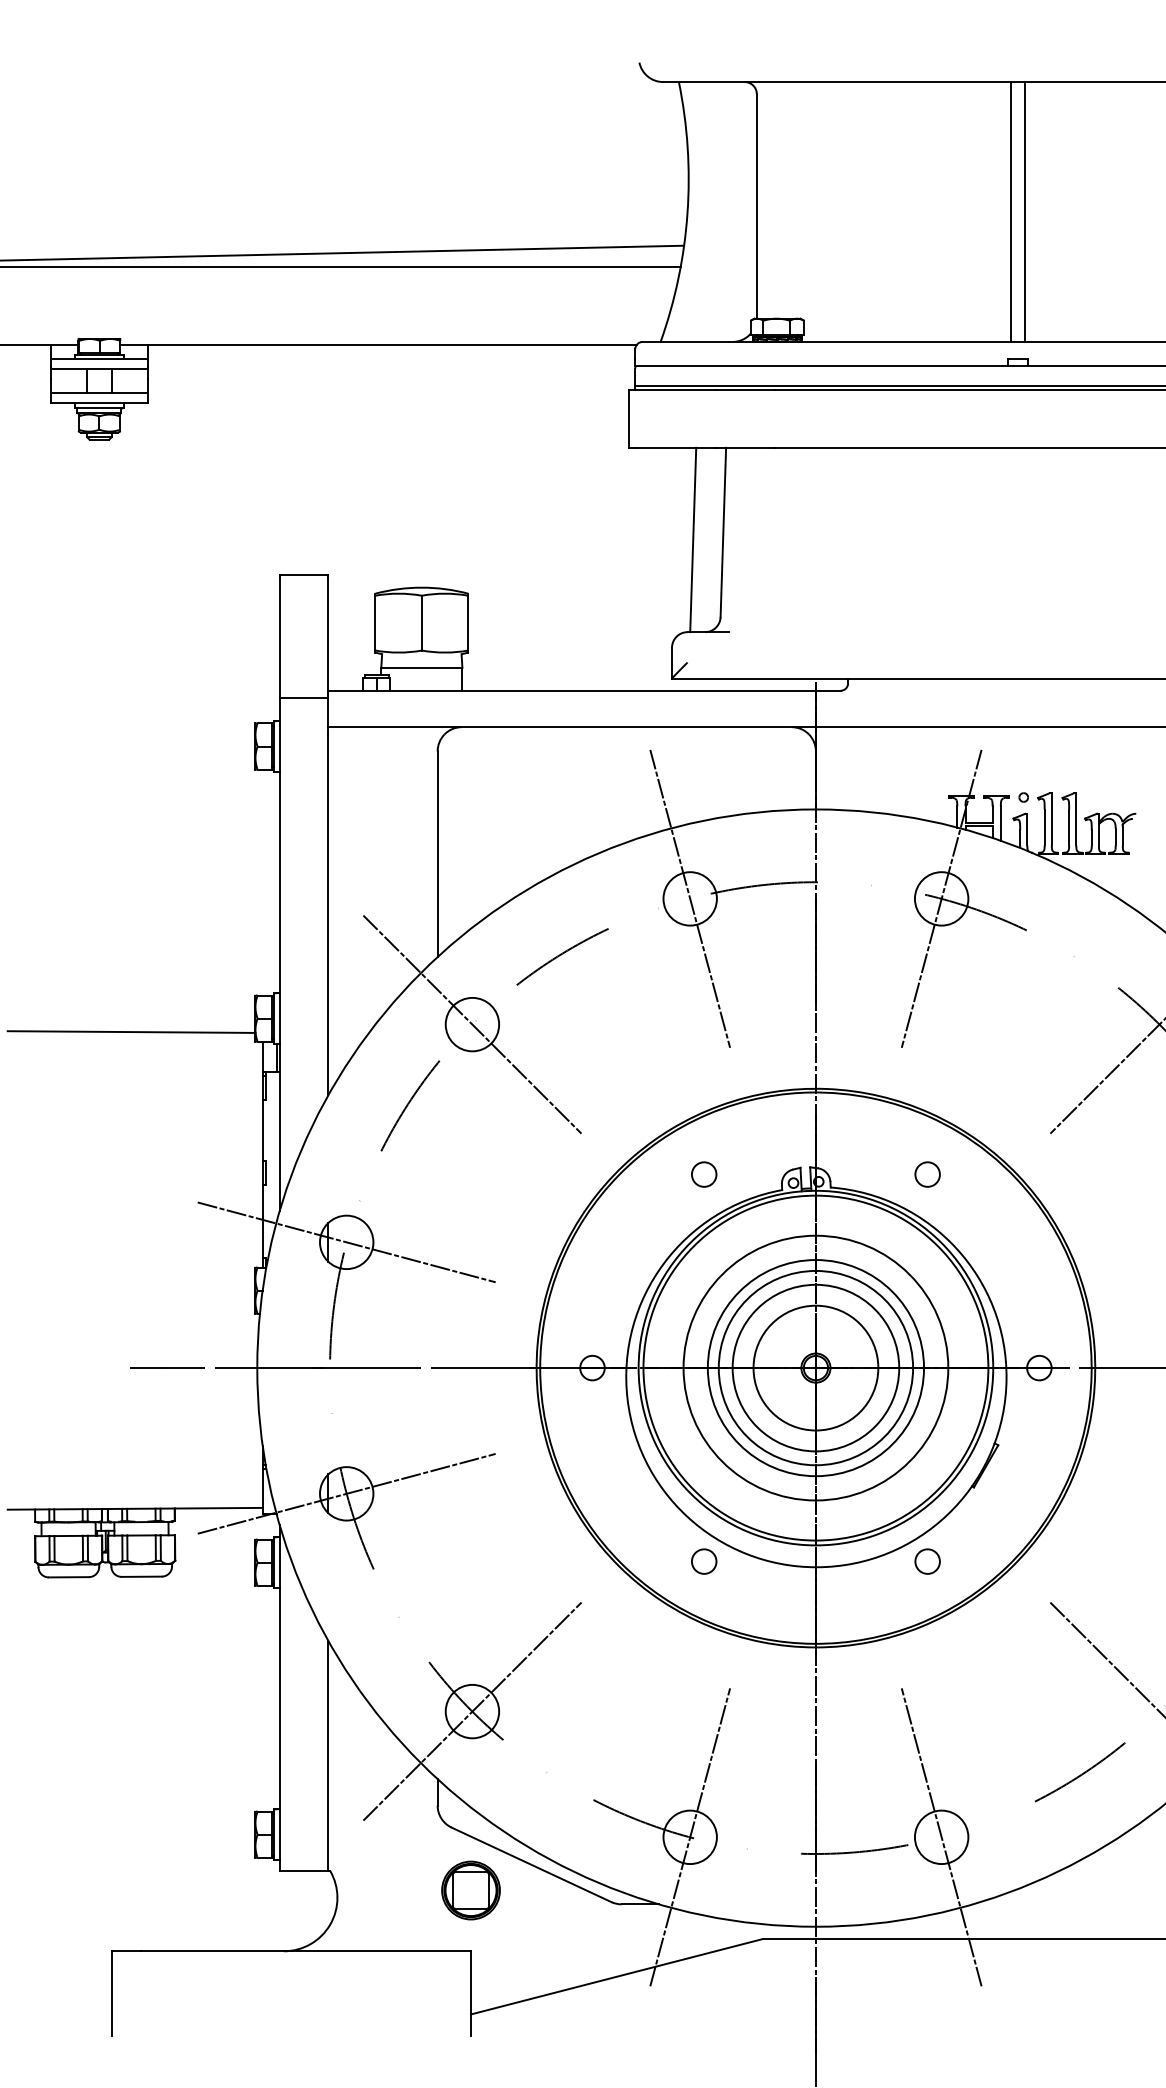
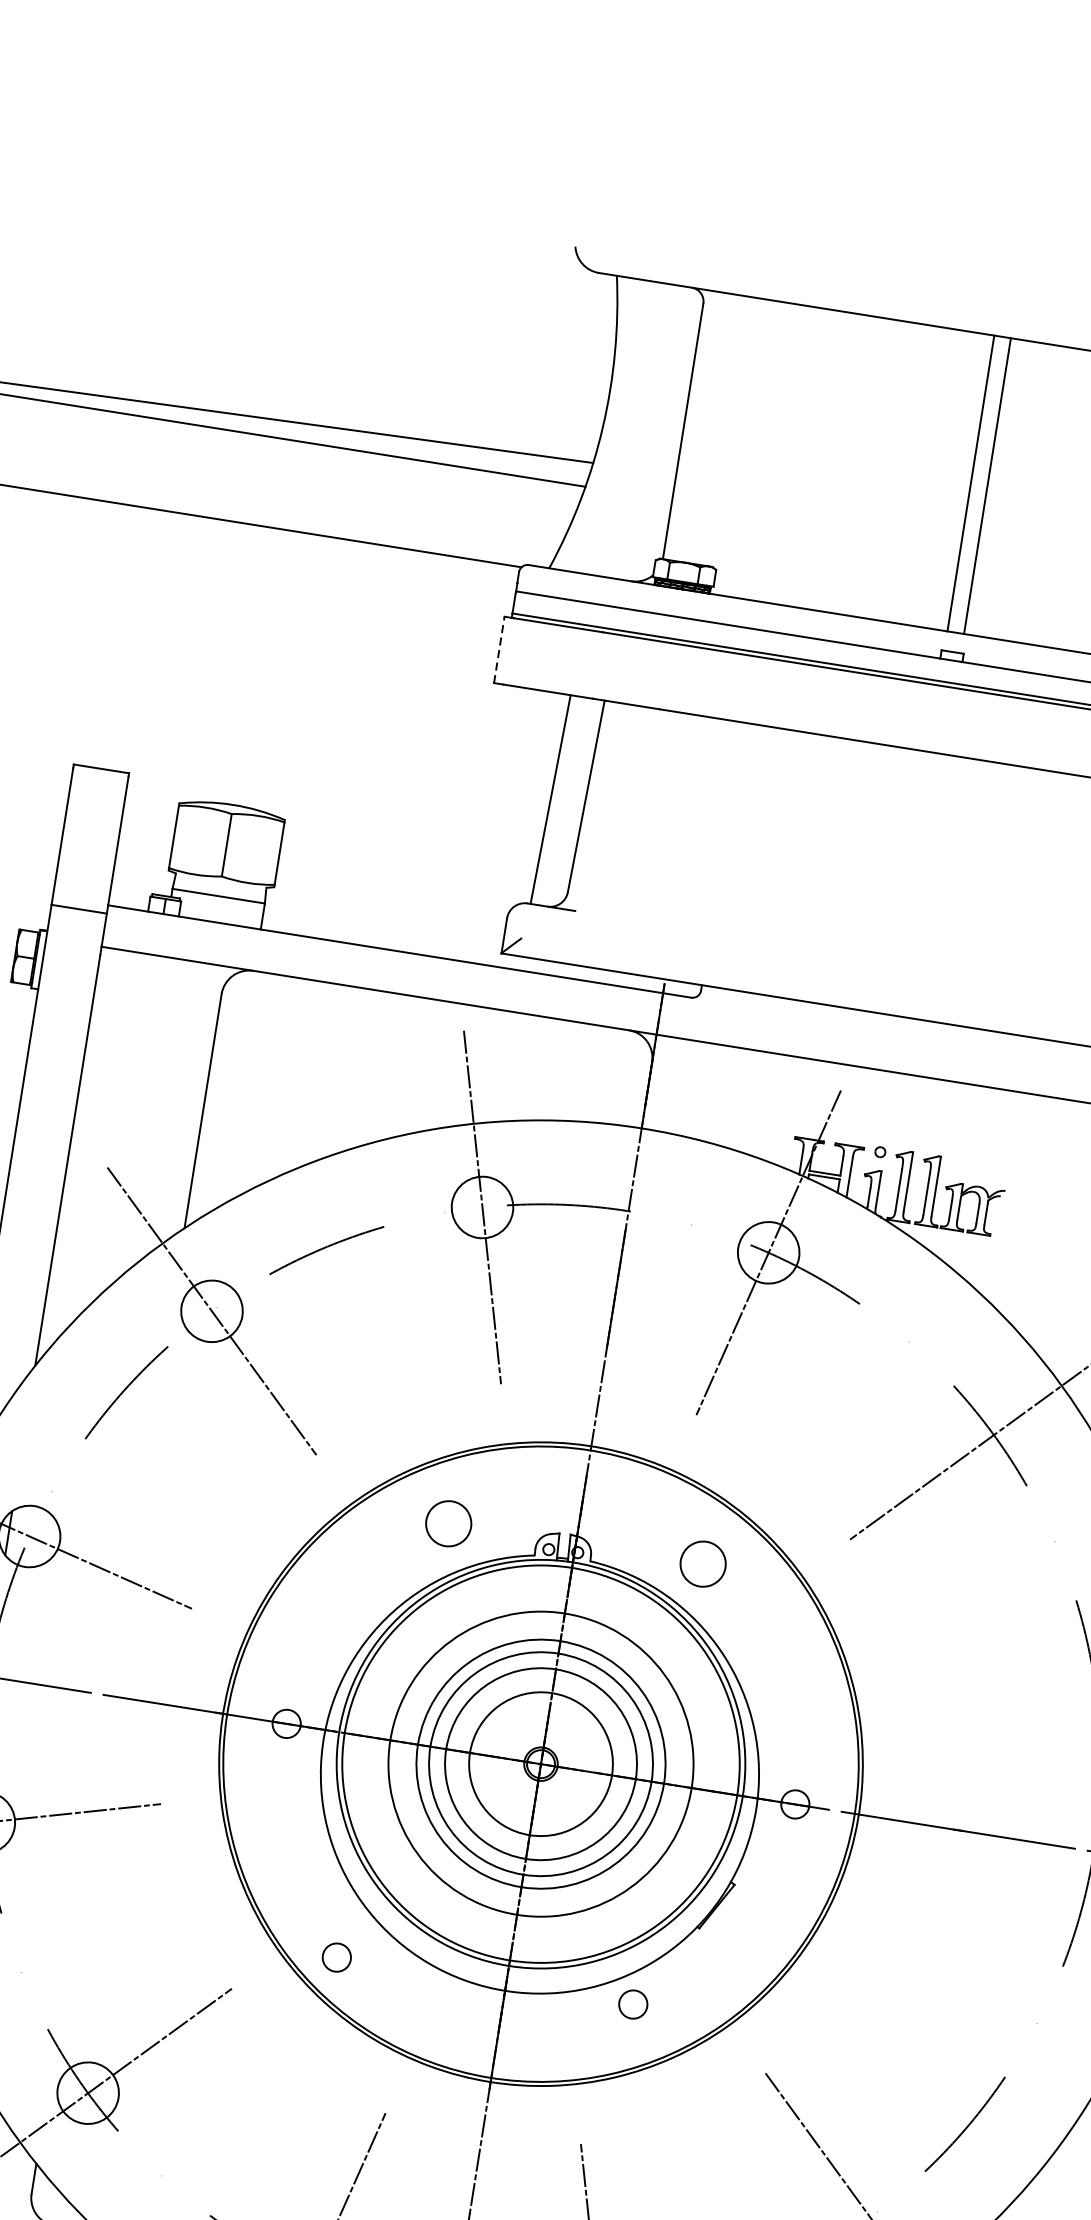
line: (628, 418) -> (498, 649), solid -> dashed
circle: (703, 1174) -> (447, 1523), size x1.6
circle: (927, 1174) -> (702, 1563), size x1.6
circle: (704, 1561) -> (337, 1957), moved

